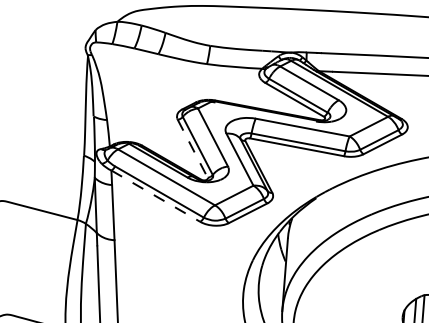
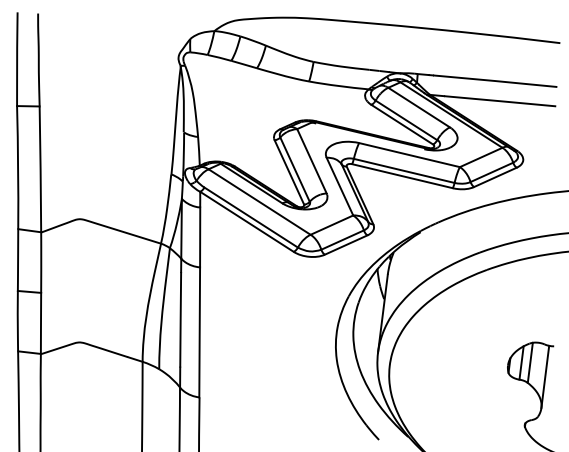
line: (192, 148) -> (289, 172), dashed -> solid
line: (156, 195) -> (247, 221), dashed -> solid

